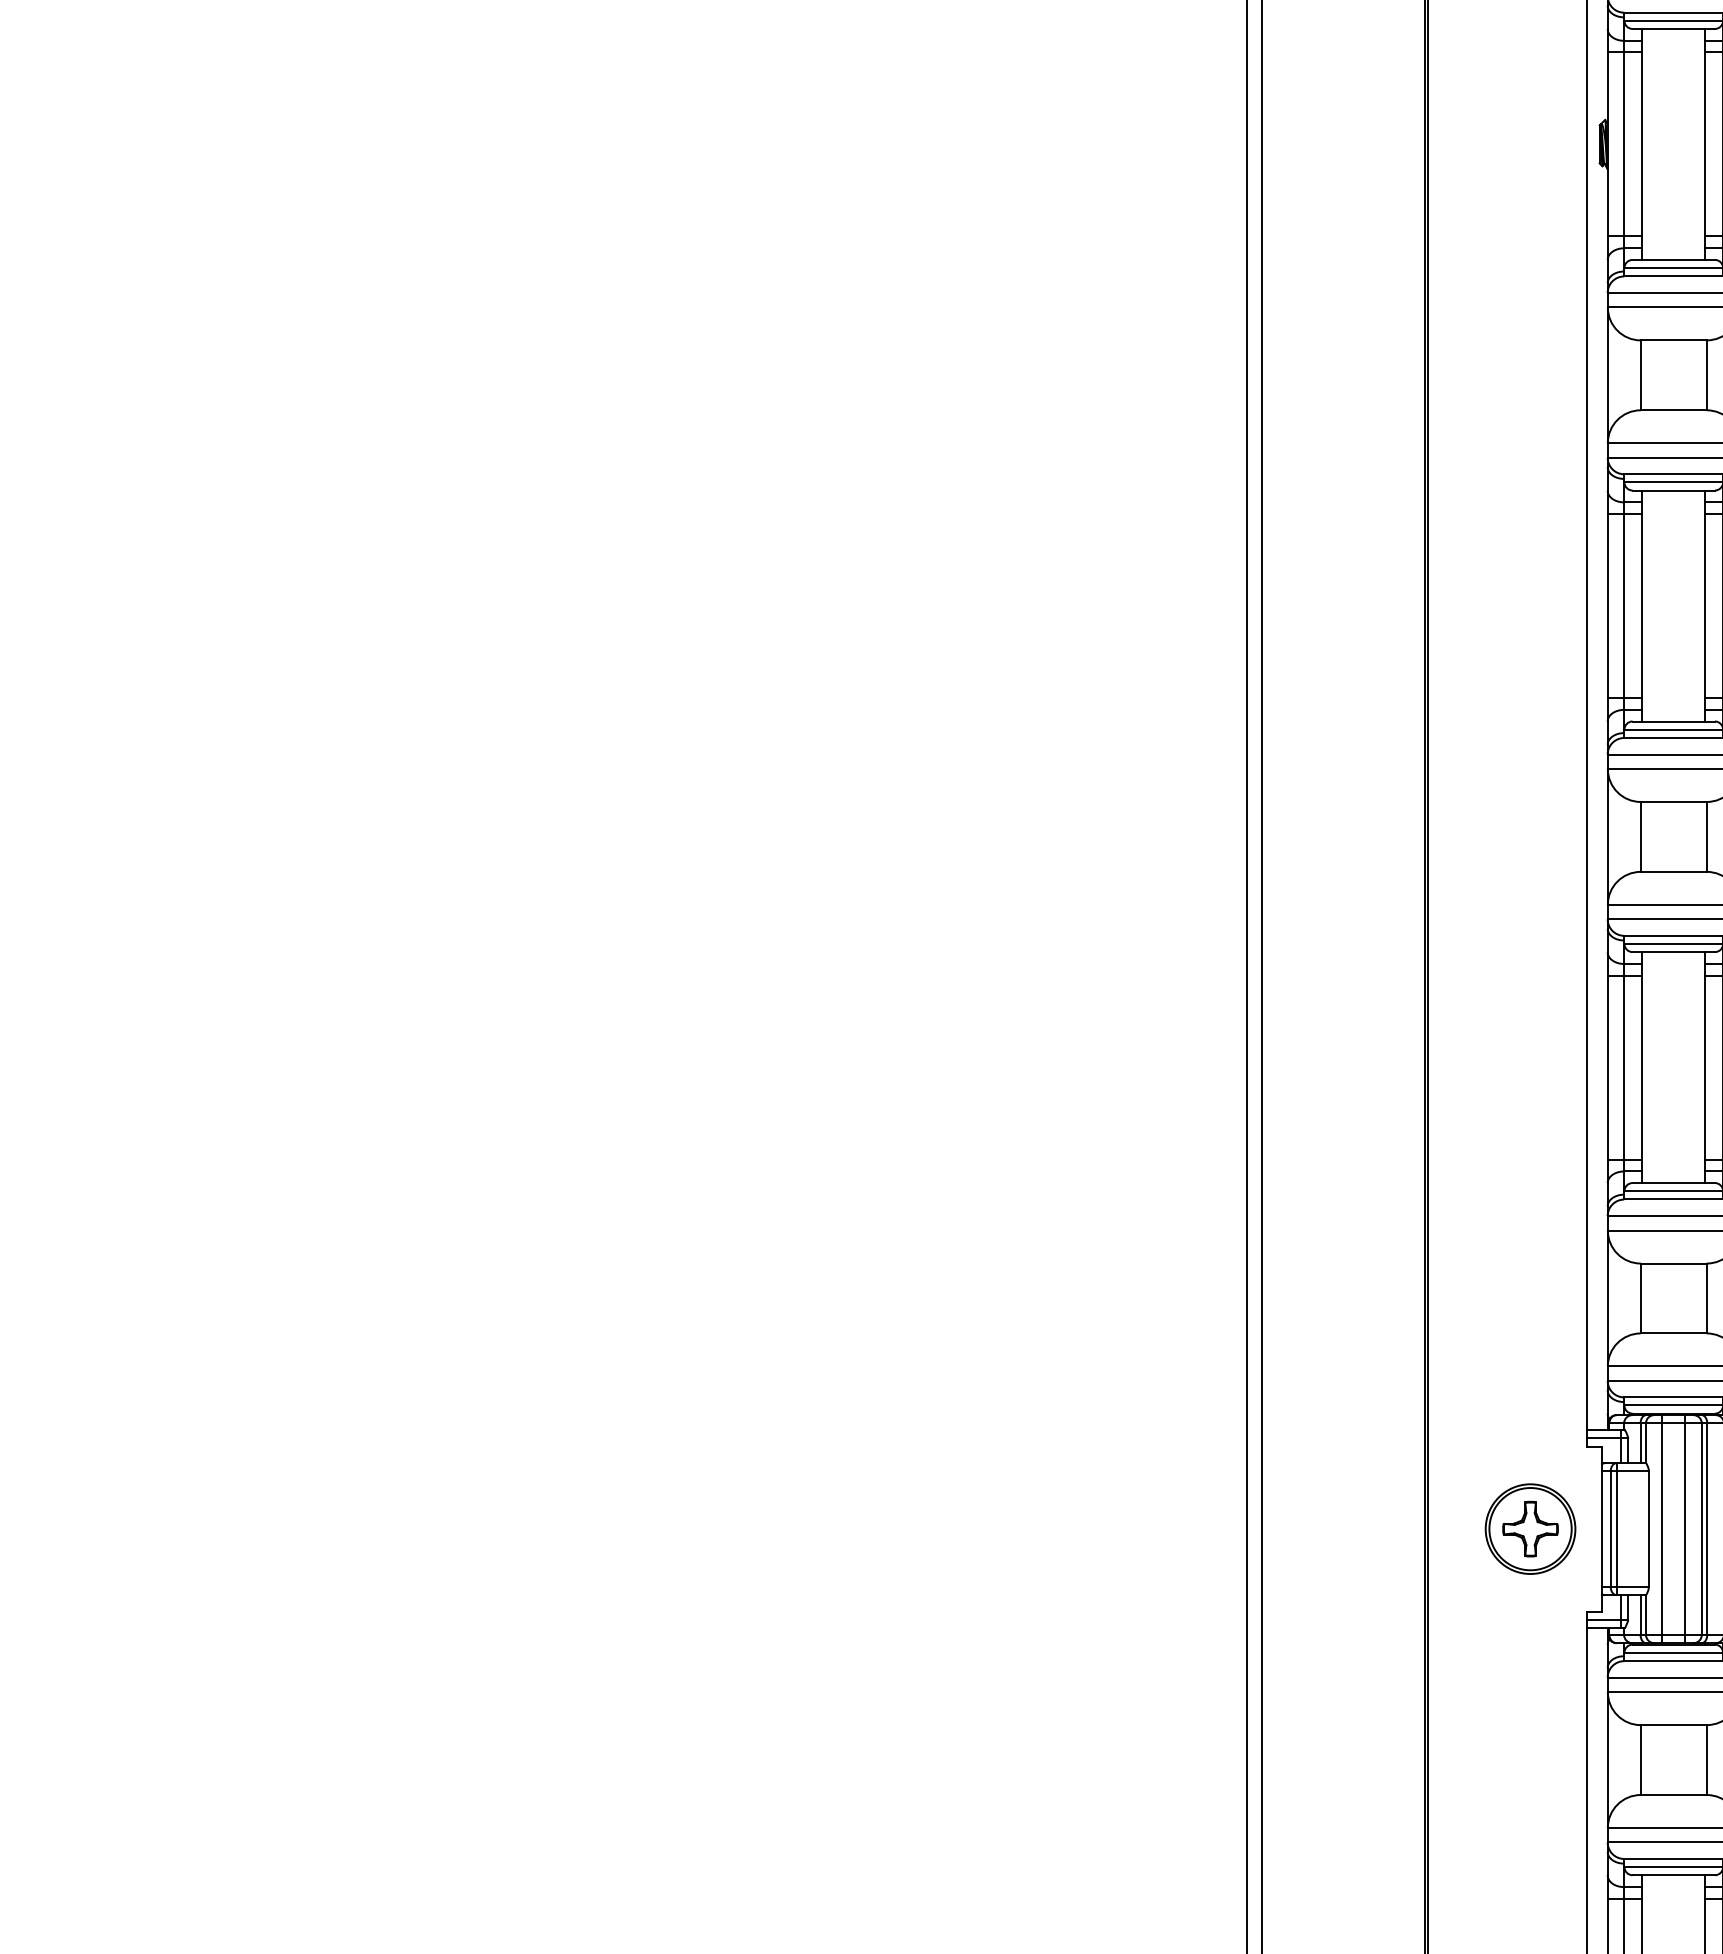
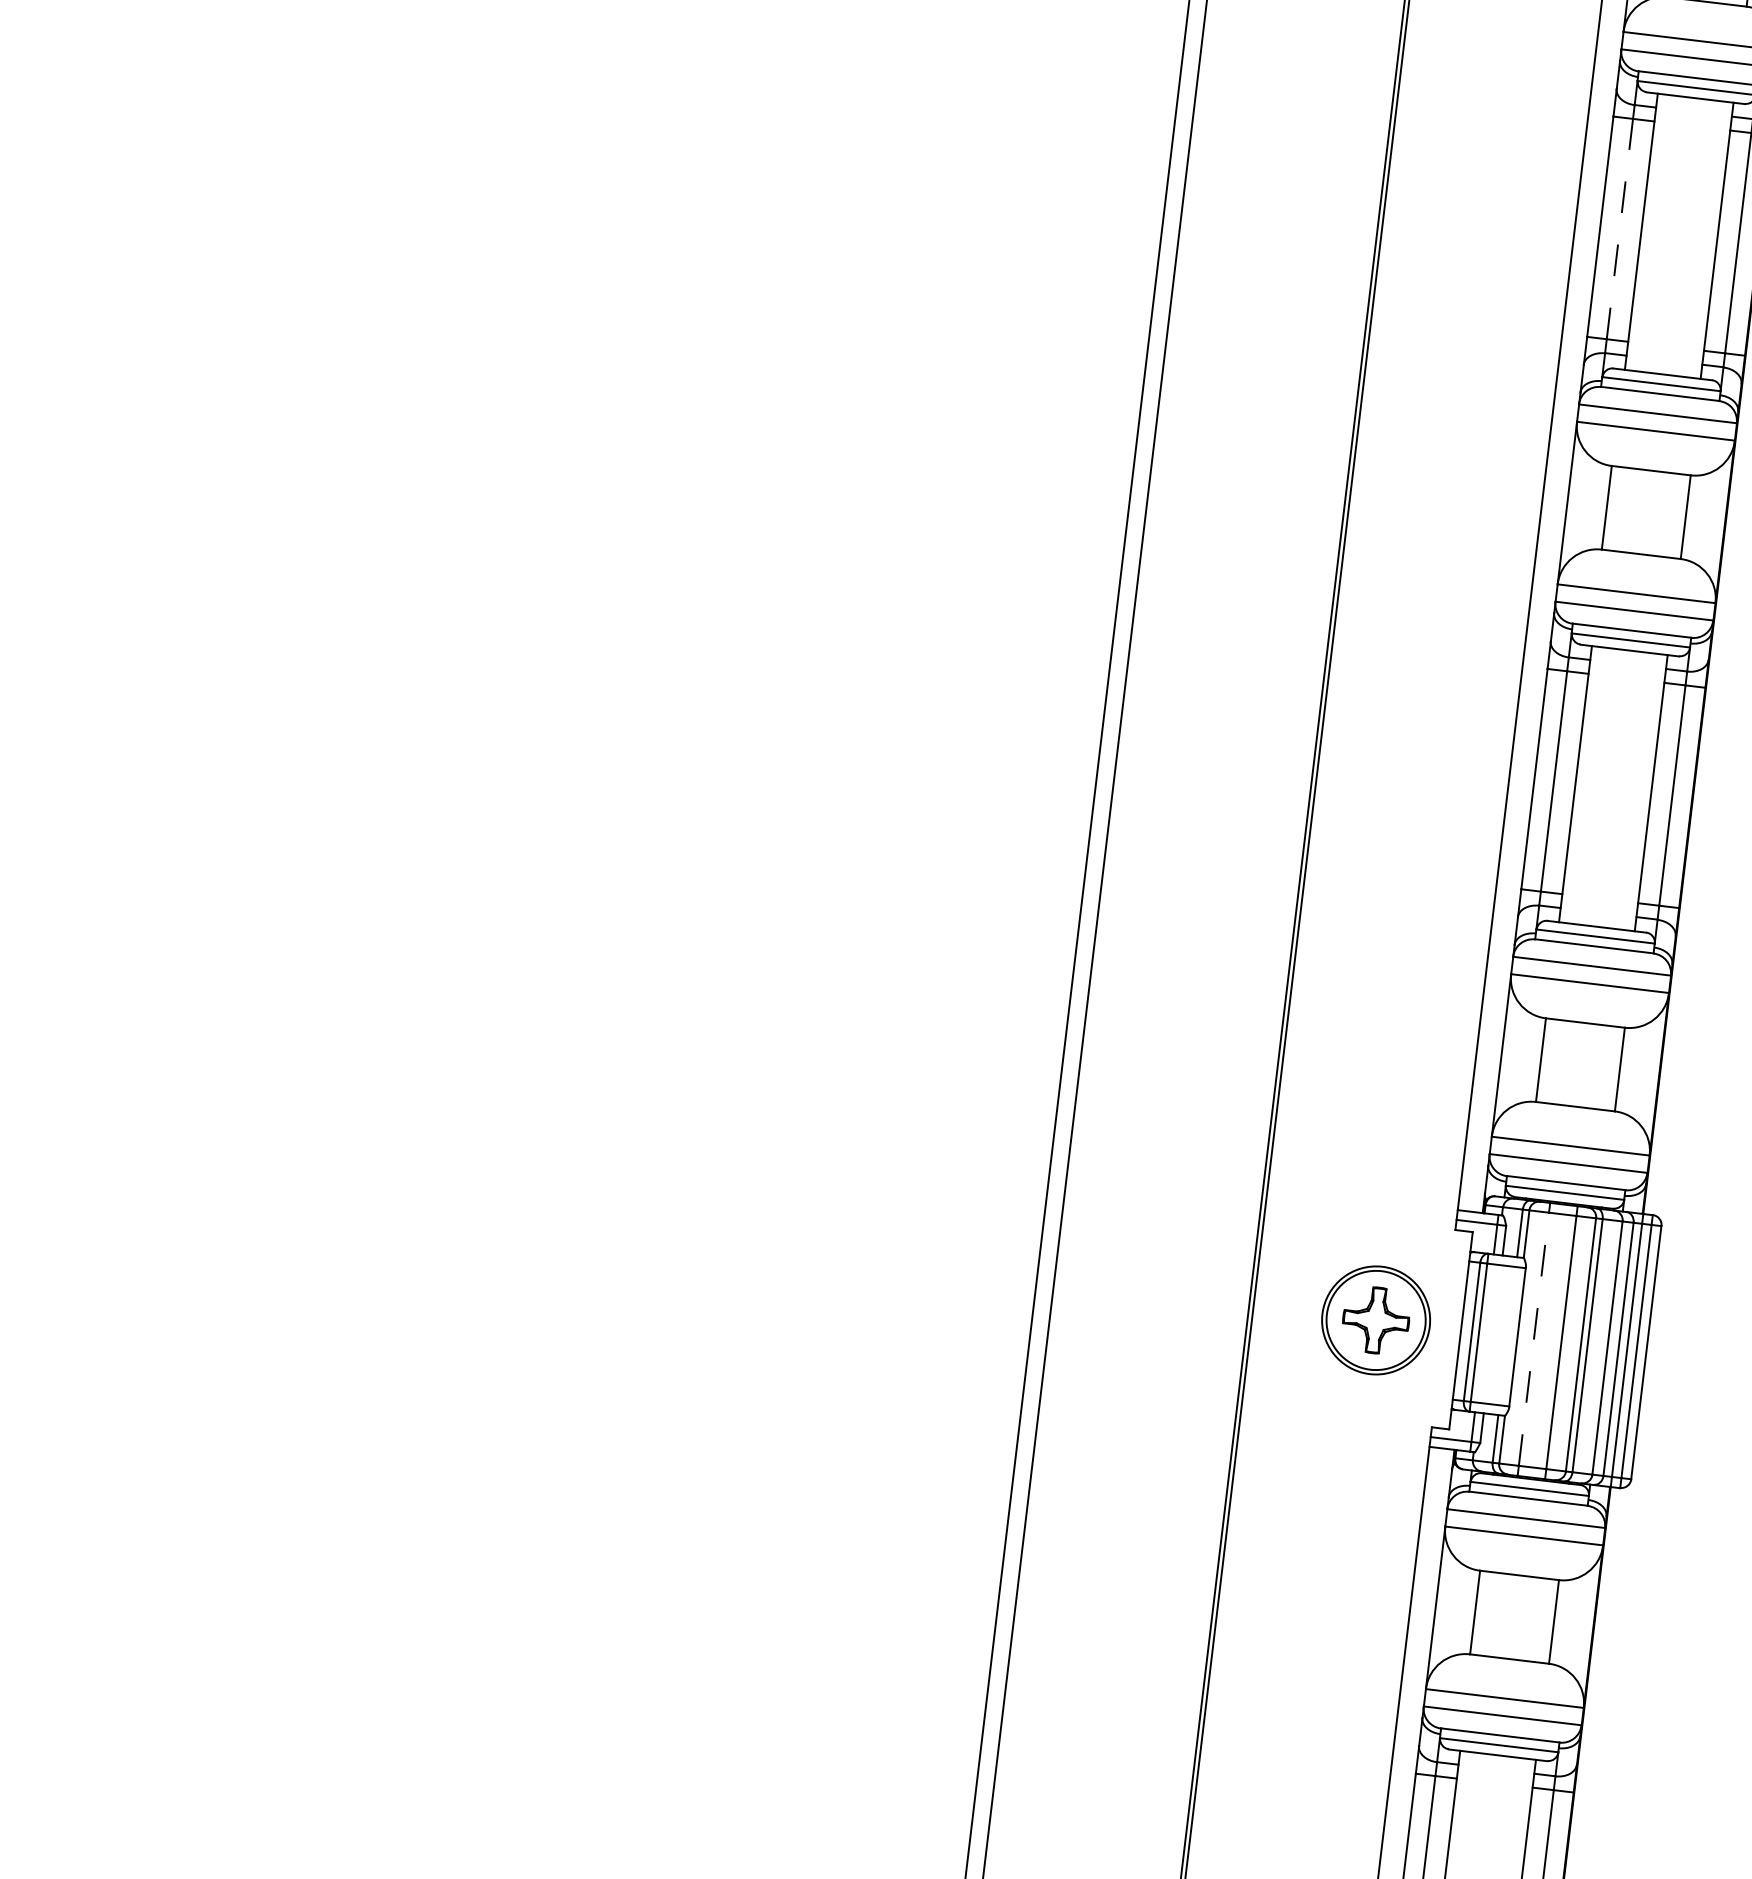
line: (1624, 605) -> (1620, 228), solid -> dashed
line: (1662, 1529) -> (1533, 1339), solid -> dashed

